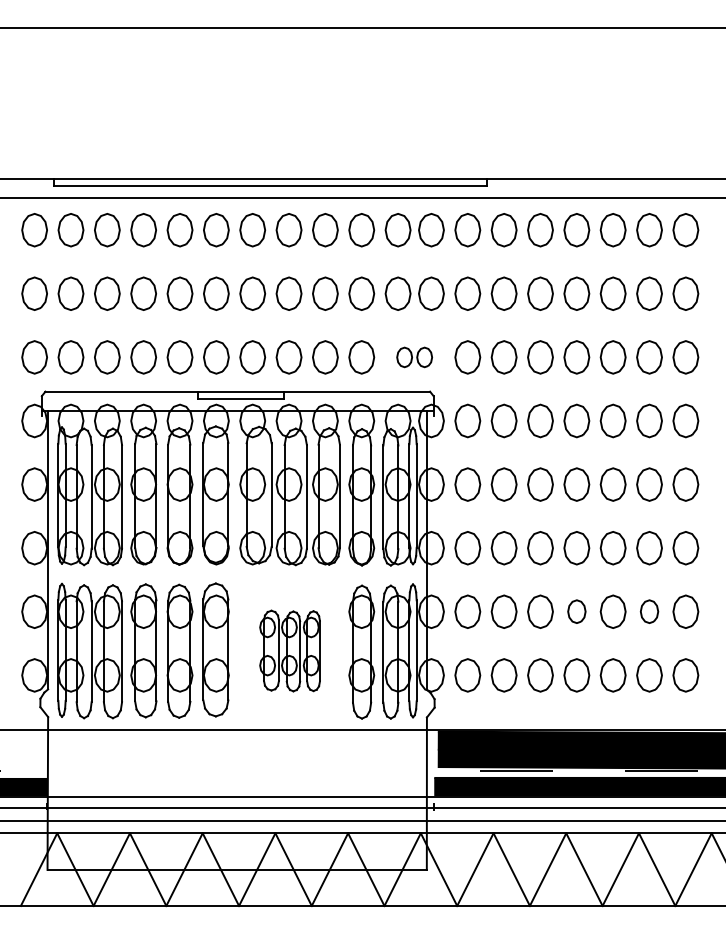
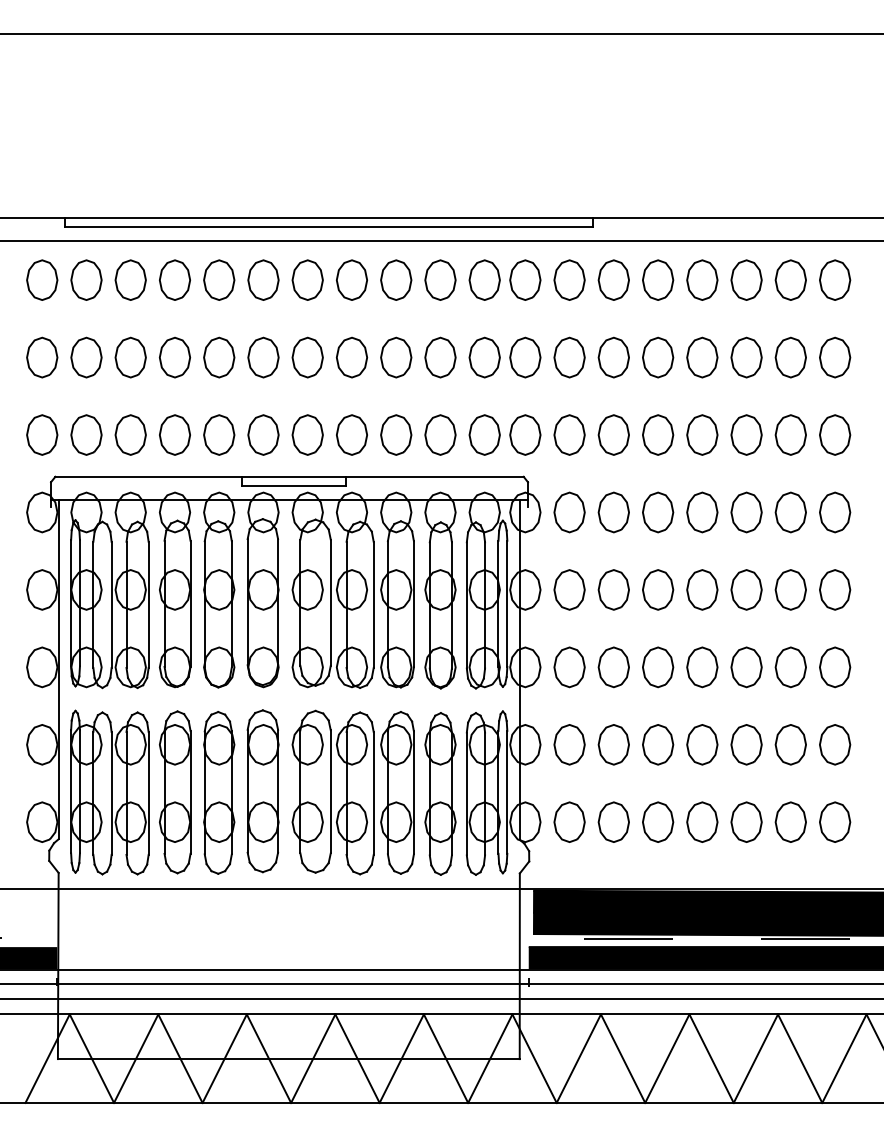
part: (414, 357) -> (504, 435), size x1.67
part: (576, 611) -> (701, 744), size x1.43
part: (649, 611) -> (790, 744), size x1.43
part: (289, 650) -> (352, 791), size x1.67

